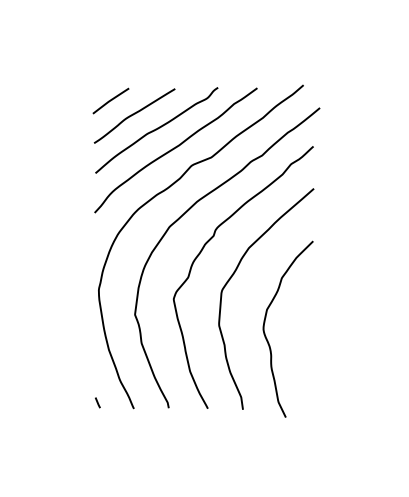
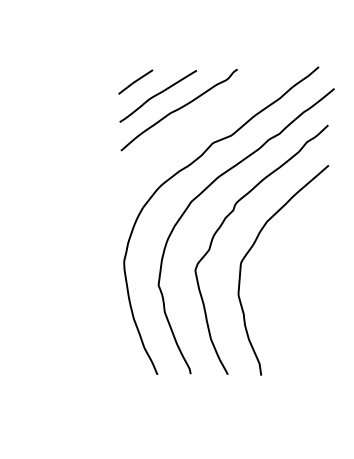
curve: (174, 149) -> (196, 128), removed
curve: (267, 338) -> (284, 307), removed
curve: (97, 402) -> (122, 368), removed

